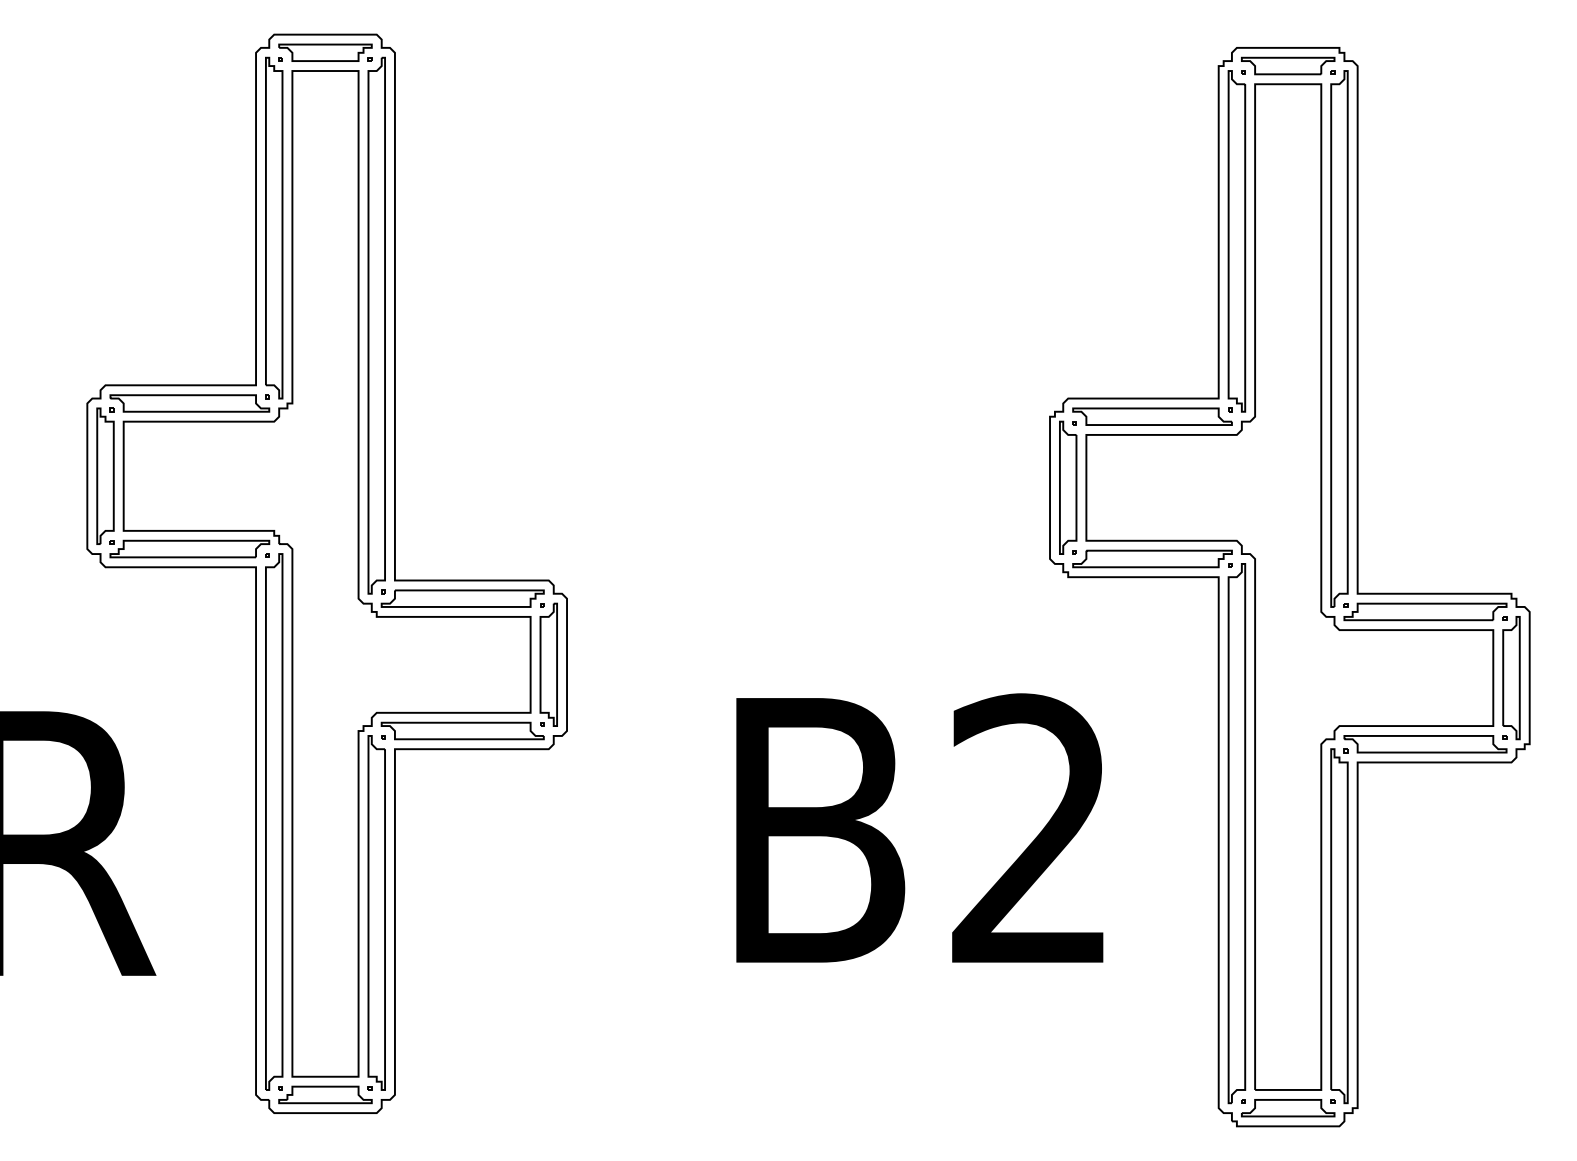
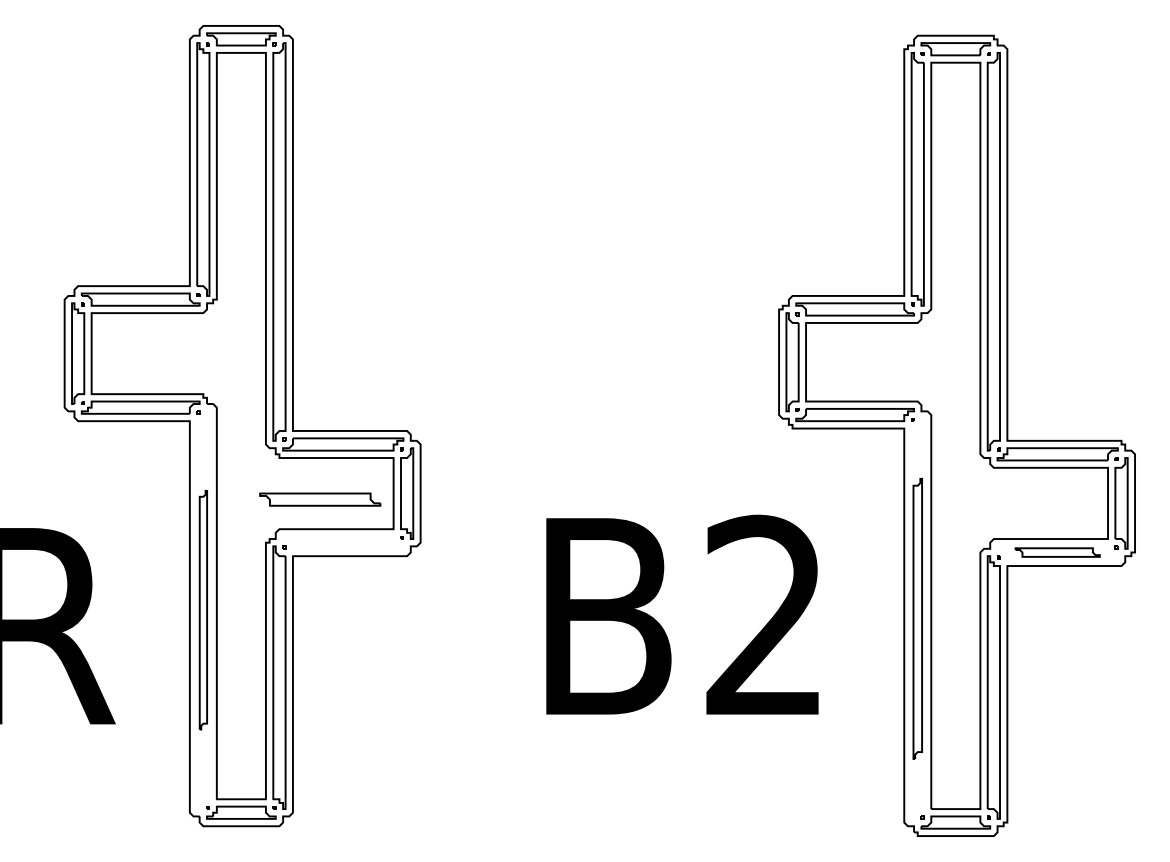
part: (462, 730) -> (320, 499), moved
part: (1425, 744) -> (1057, 552), size x0.7
part: (274, 821) -> (203, 609), size x0.6
part: (1236, 833) -> (917, 618), size x0.7

